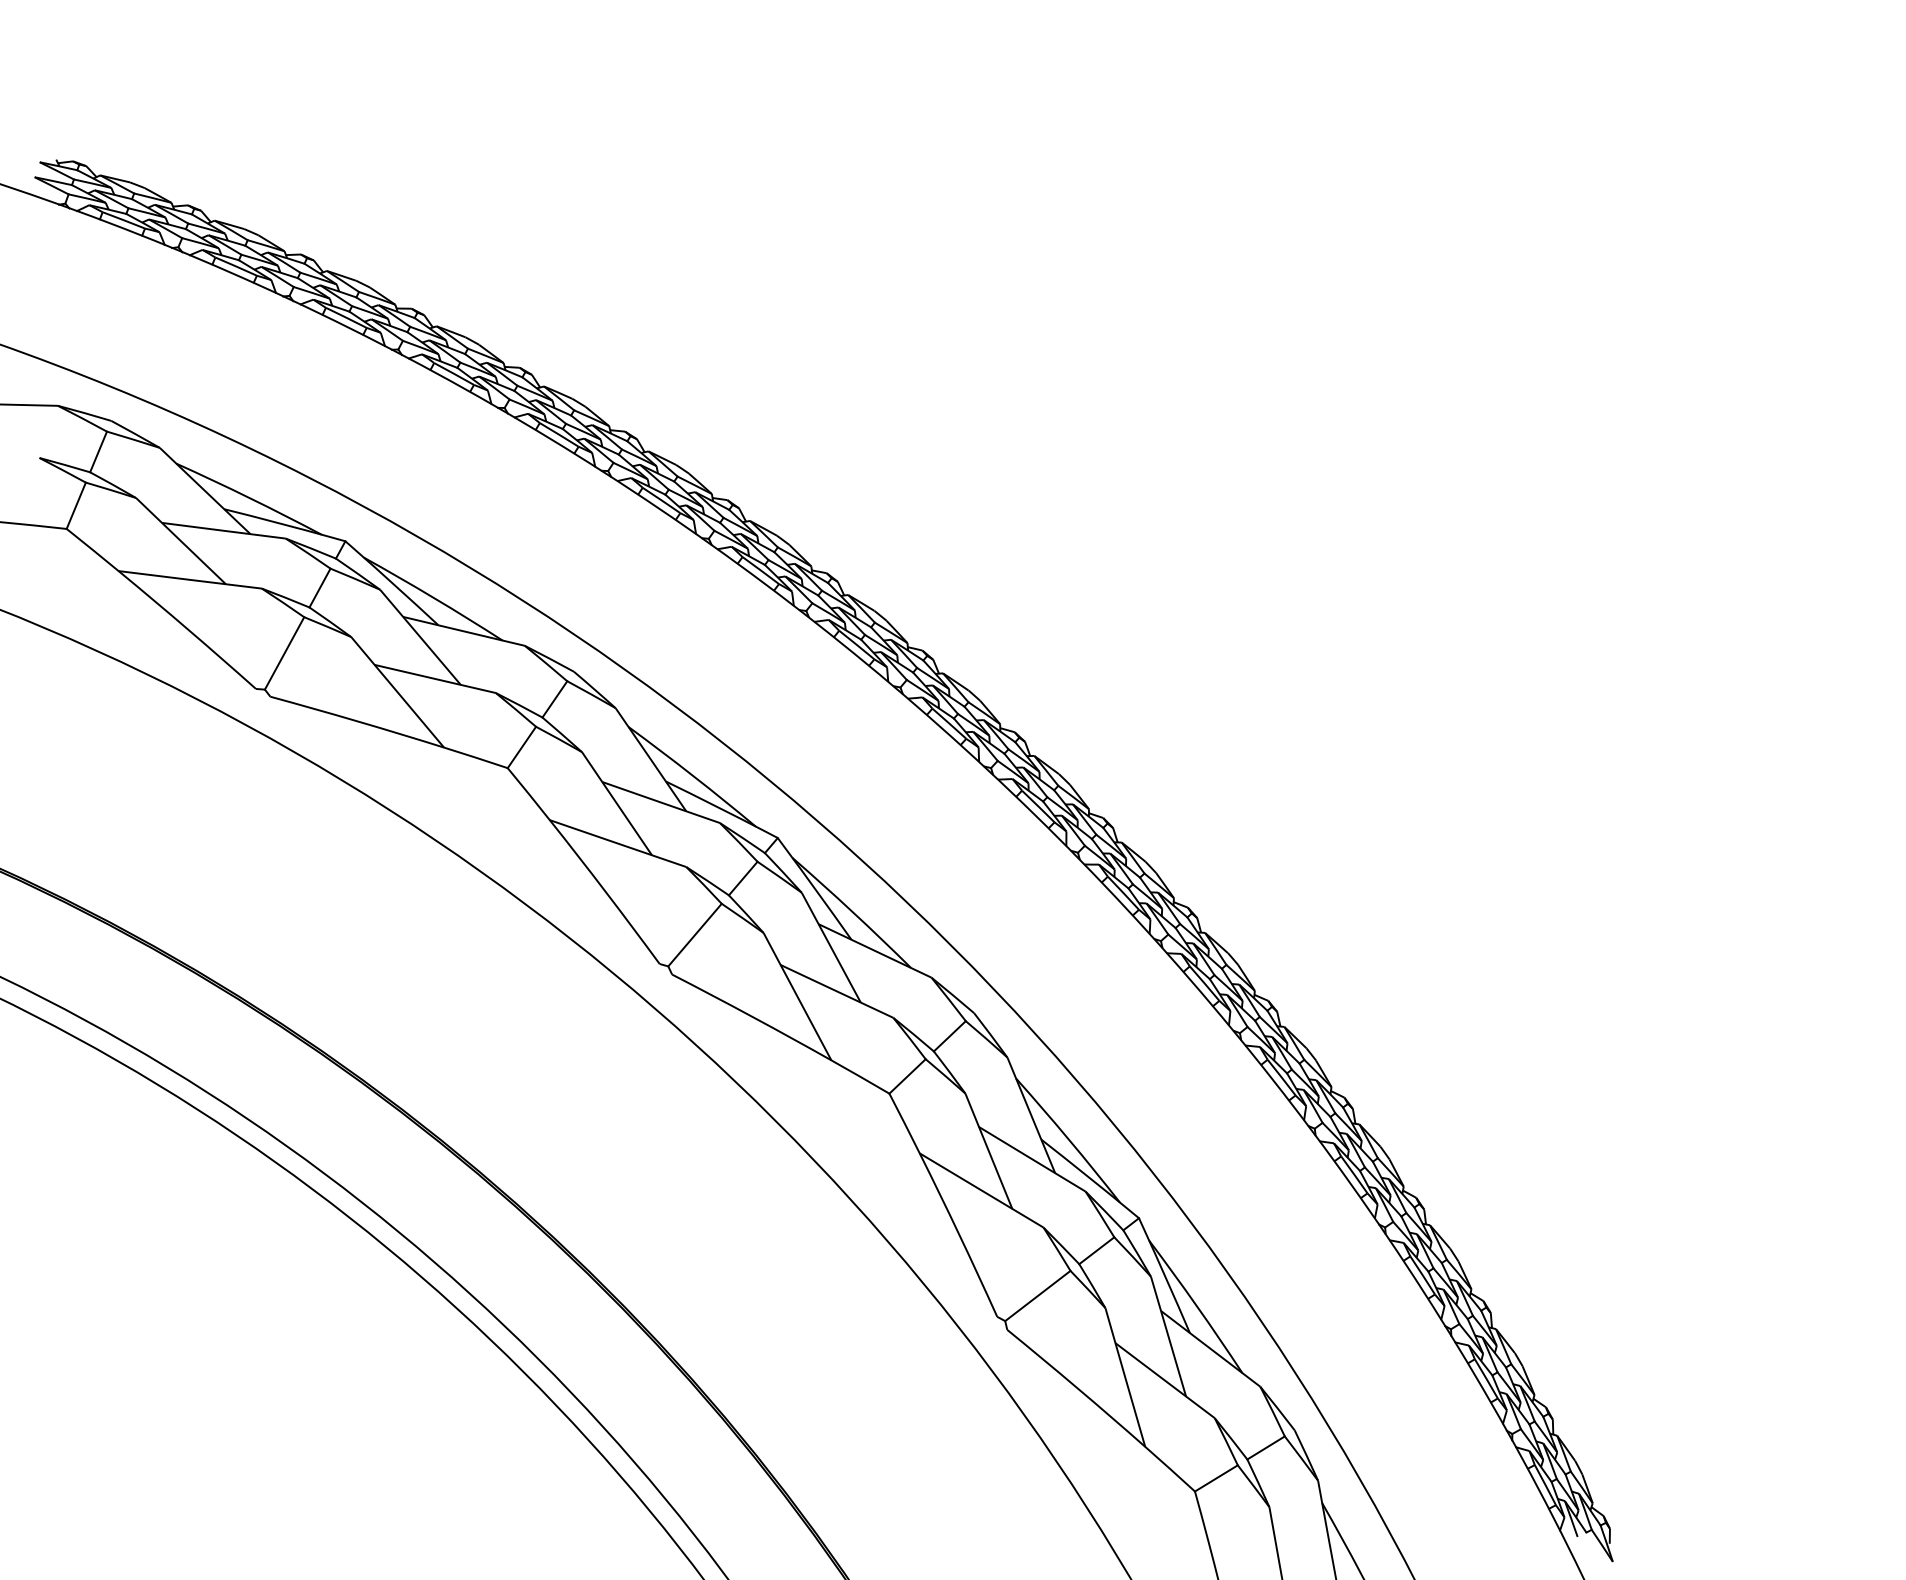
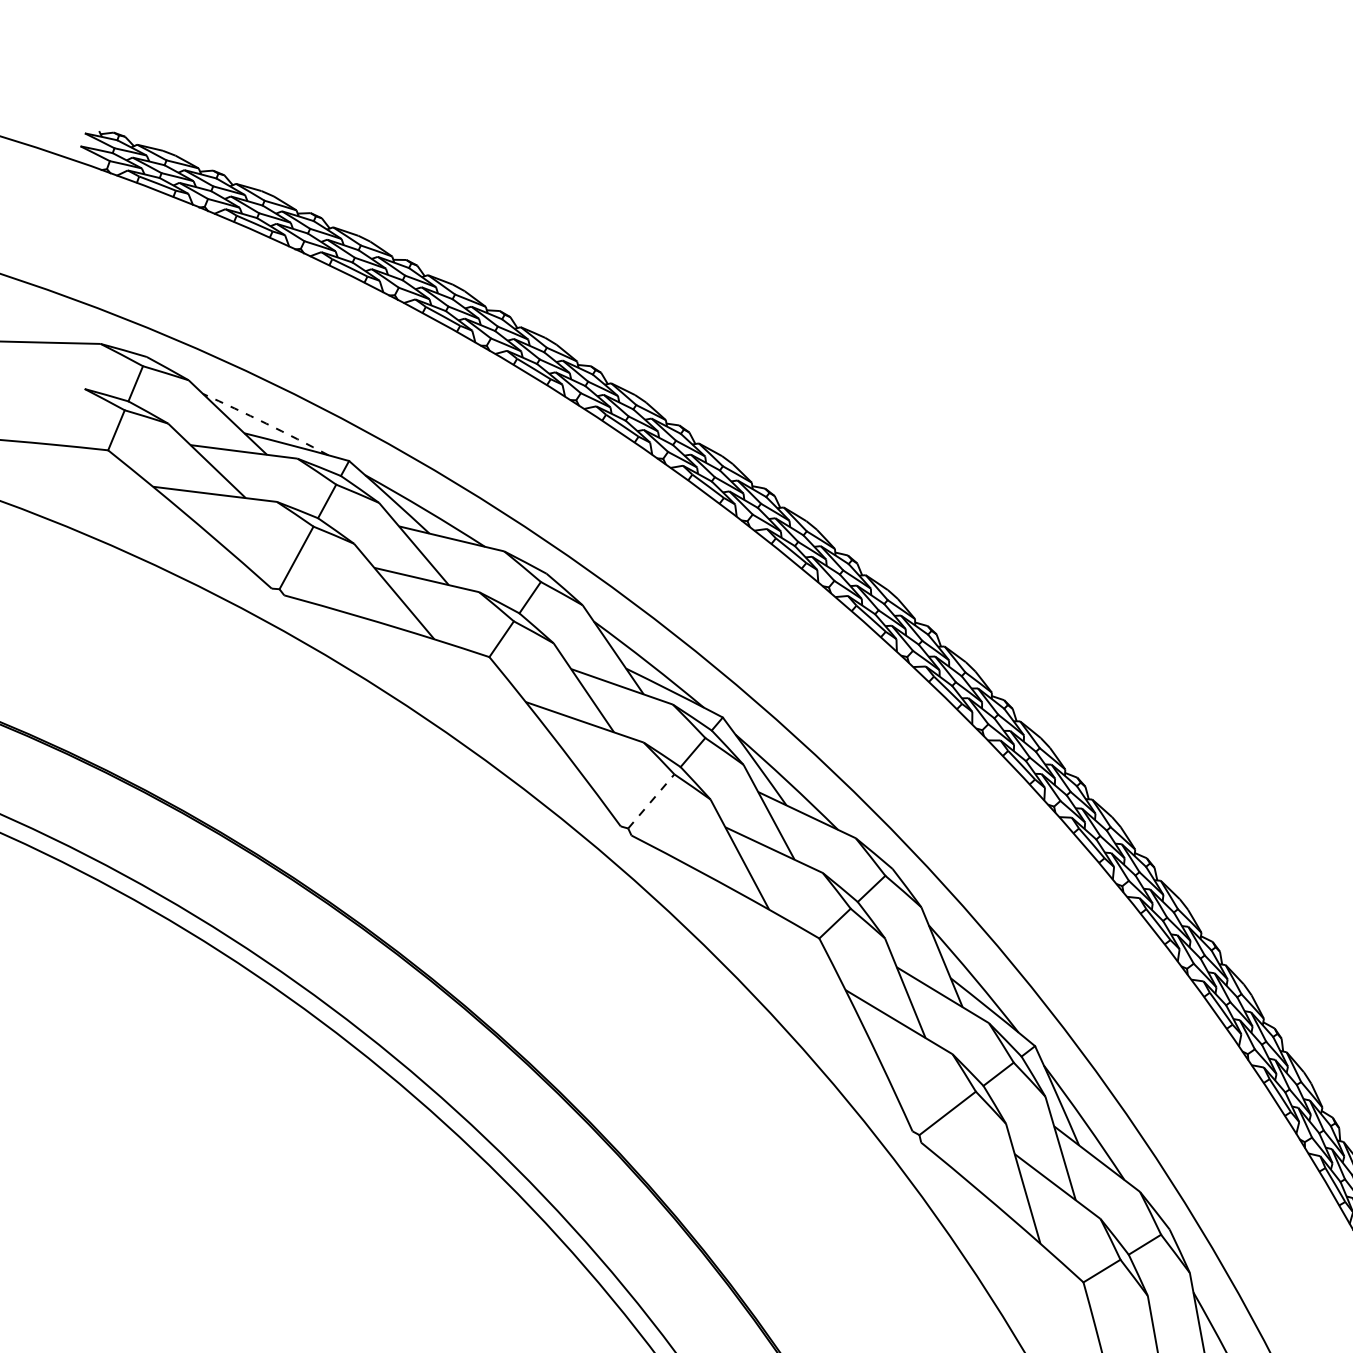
arc: (249, 498) -> (266, 424), solid -> dashed
line: (695, 934) -> (651, 800), solid -> dashed

